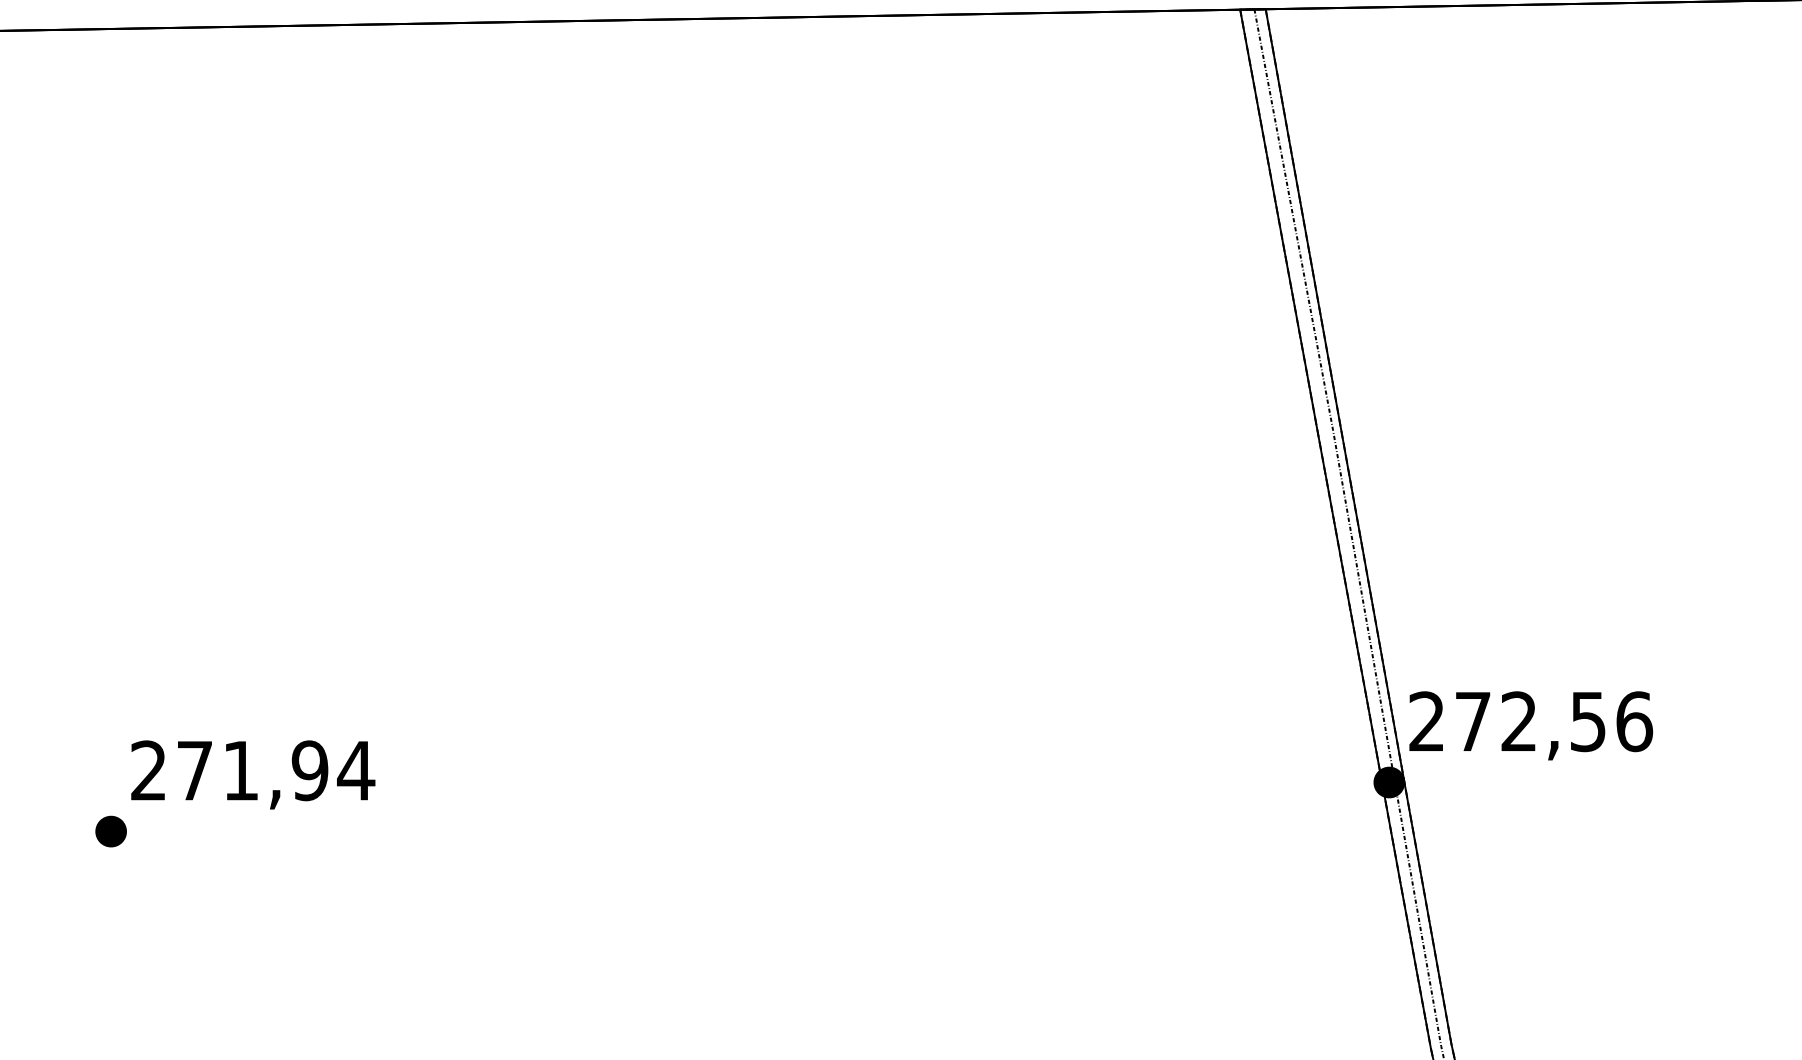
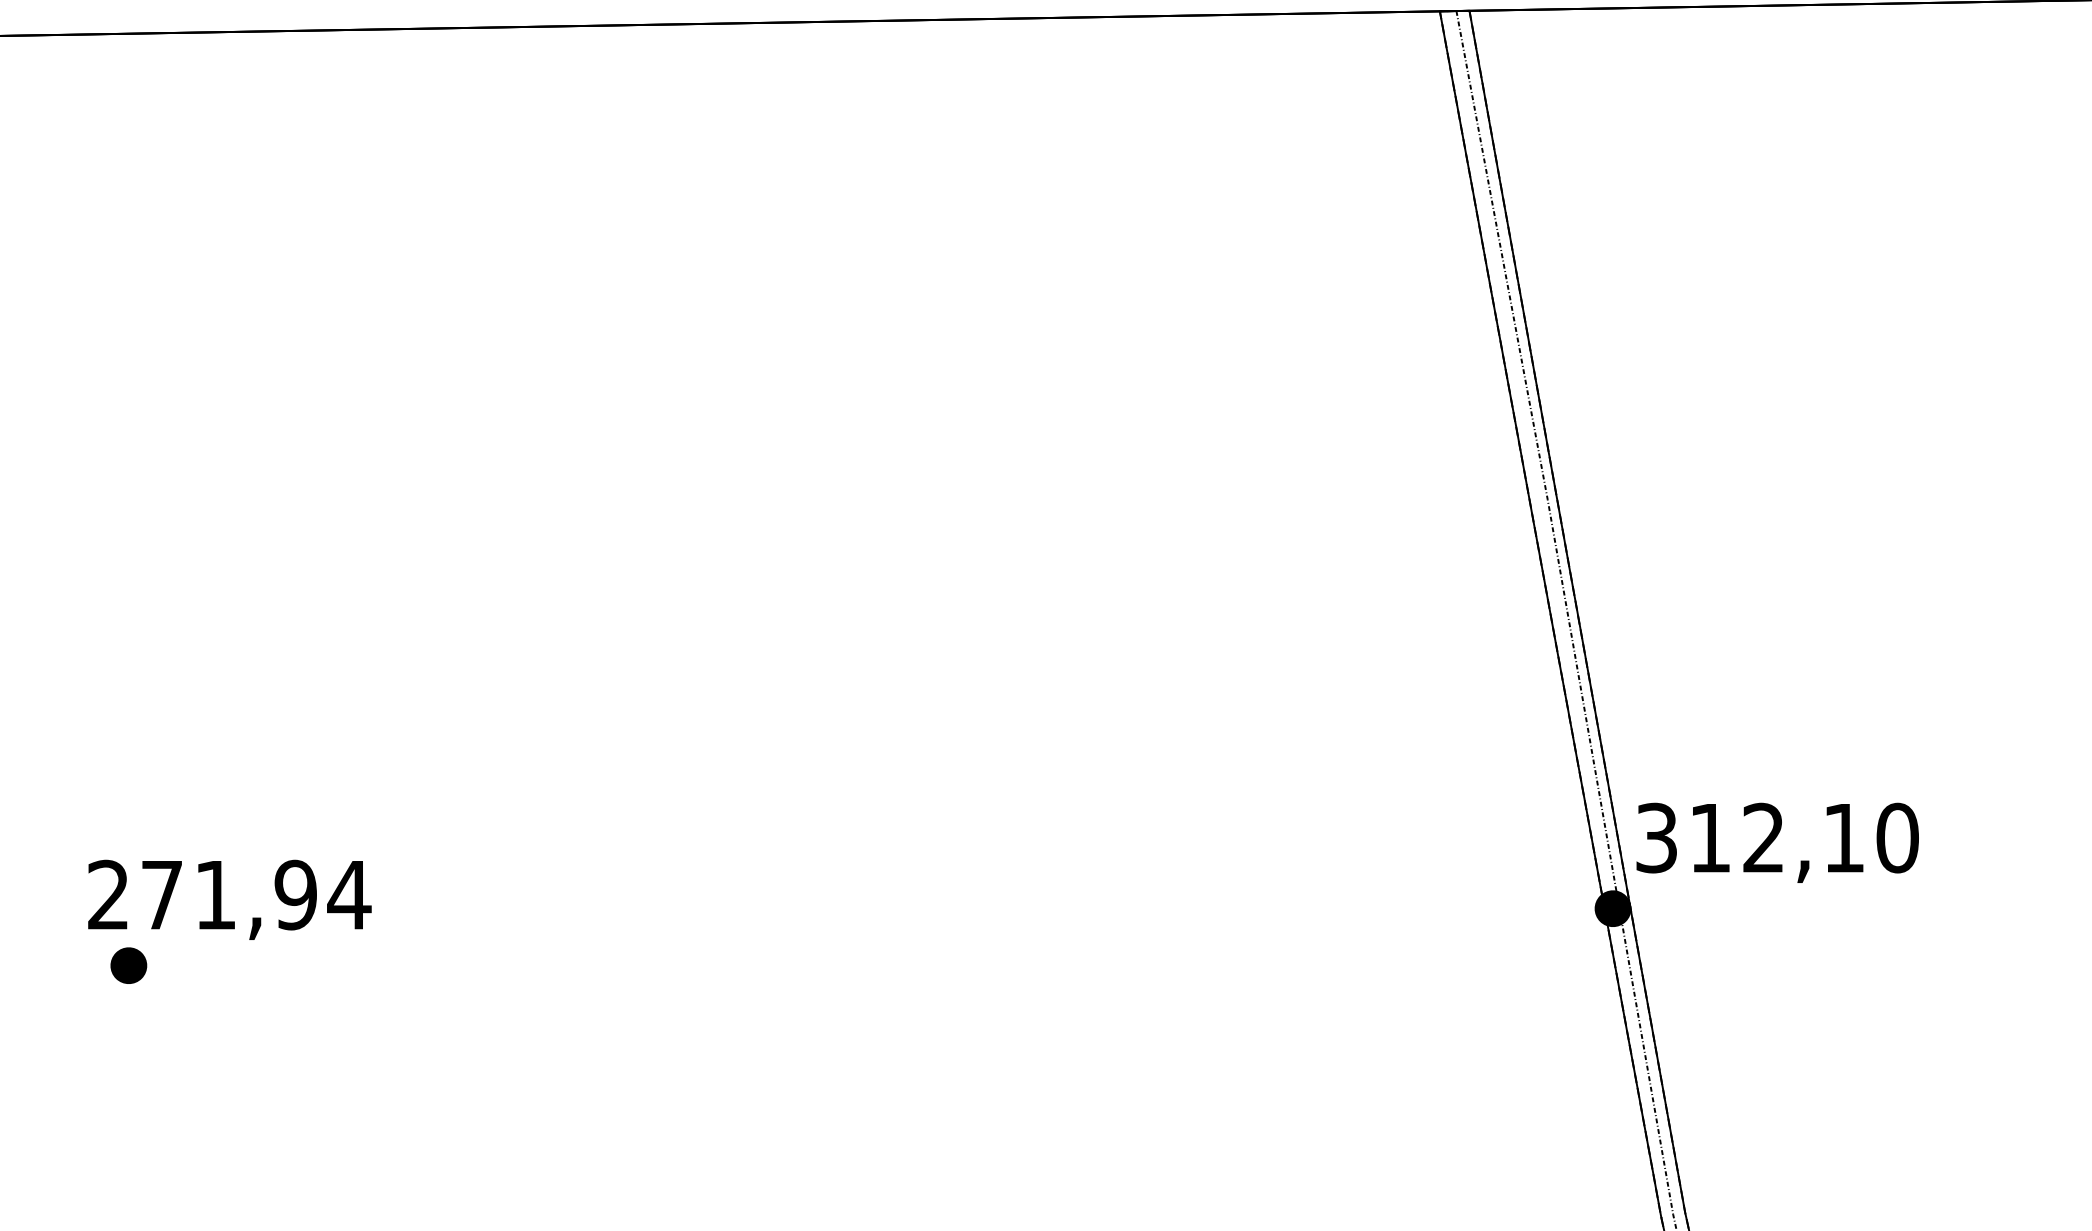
text: (1530, 721) -> (1777, 837), 272,56 -> 312,10
text: (252, 774) -> (229, 899), moved

